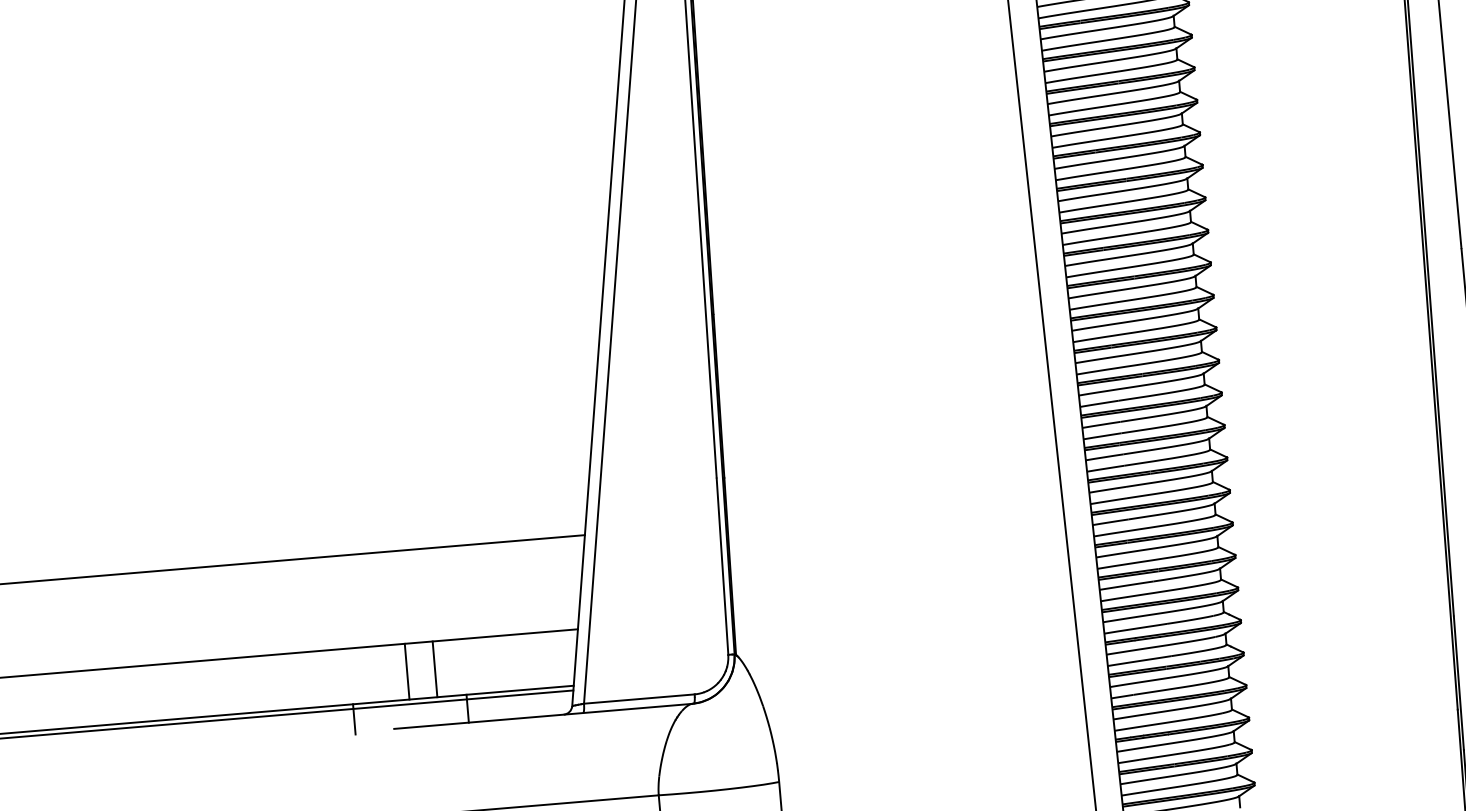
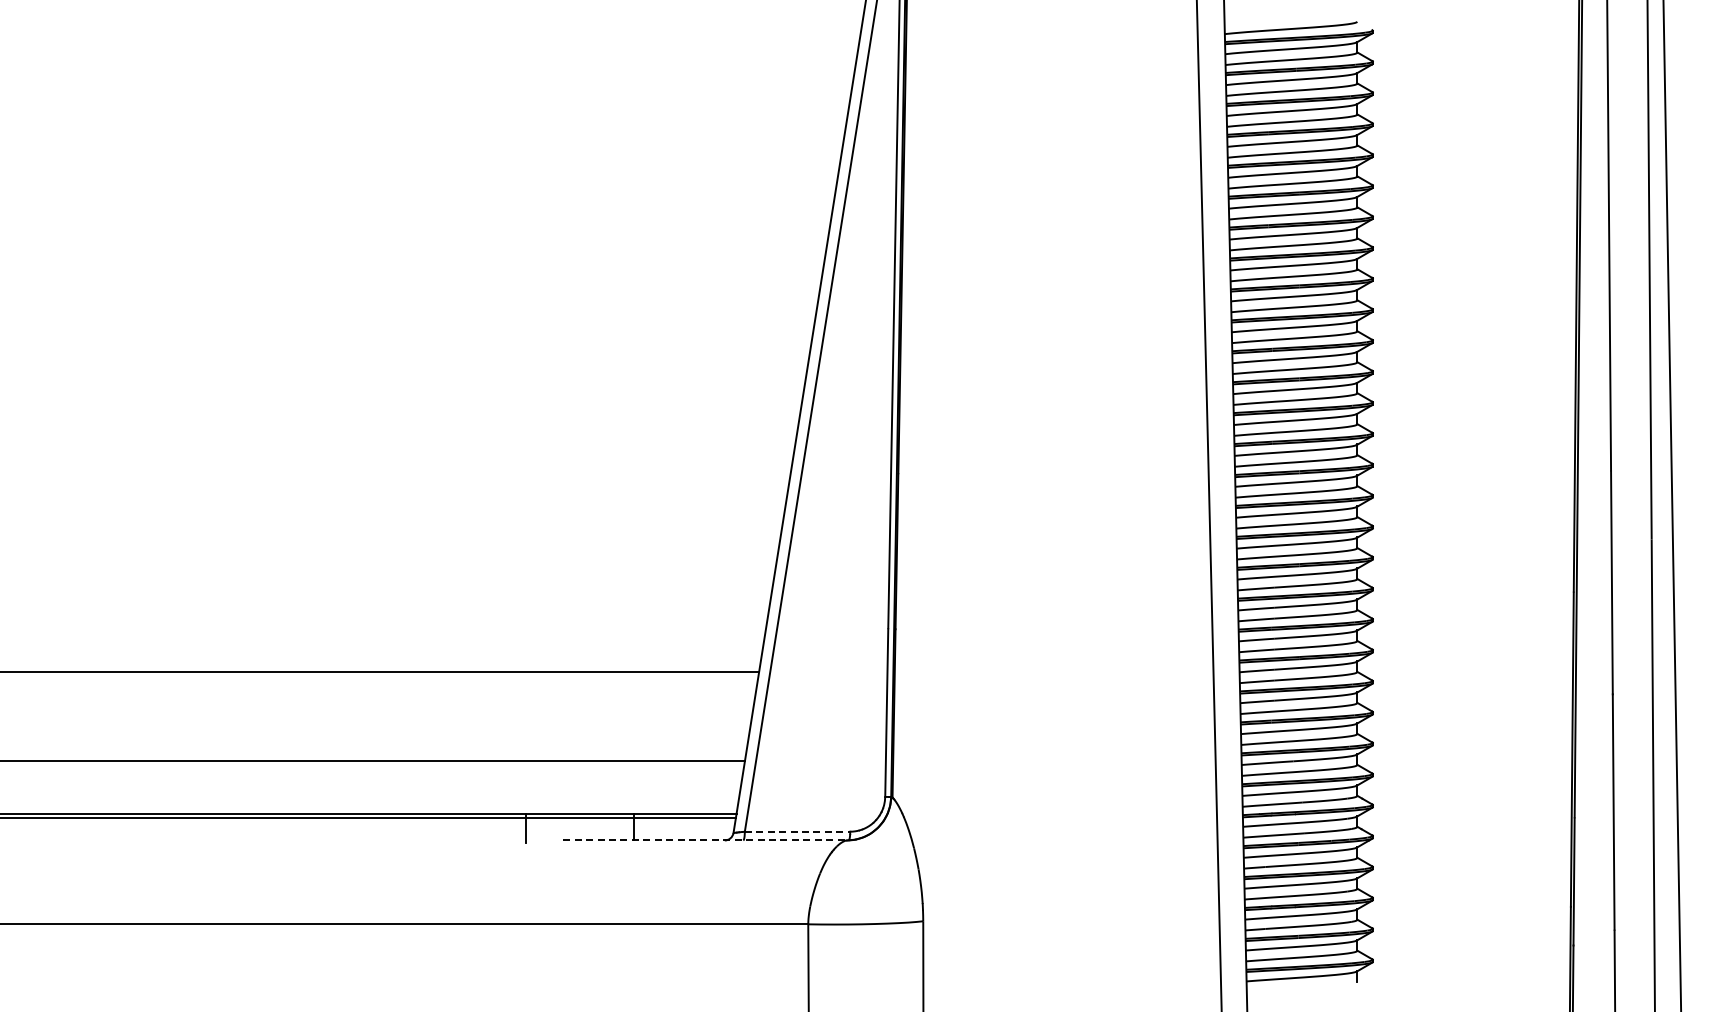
line: (434, 668) -> (606, 786), removed
line: (407, 670) -> (580, 786), removed
line: (639, 698) -> (797, 831), solid -> dashed
line: (543, 716) -> (705, 840), solid -> dashed

